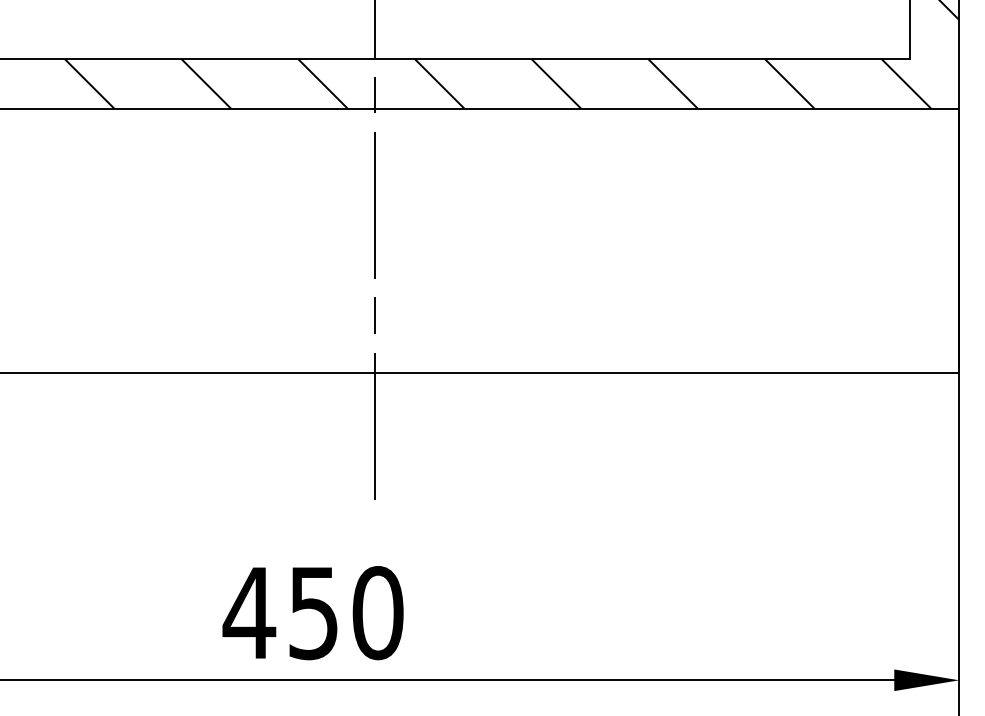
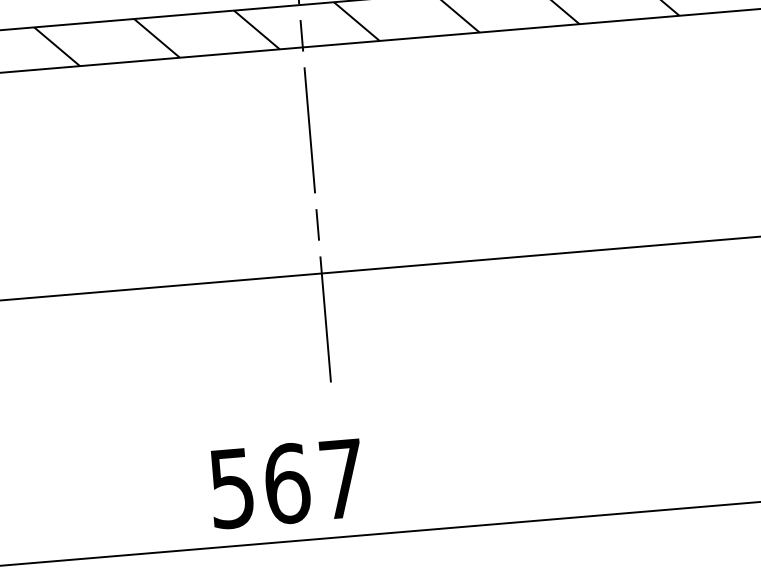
text: (312, 613) -> (286, 484), 450 -> 567

